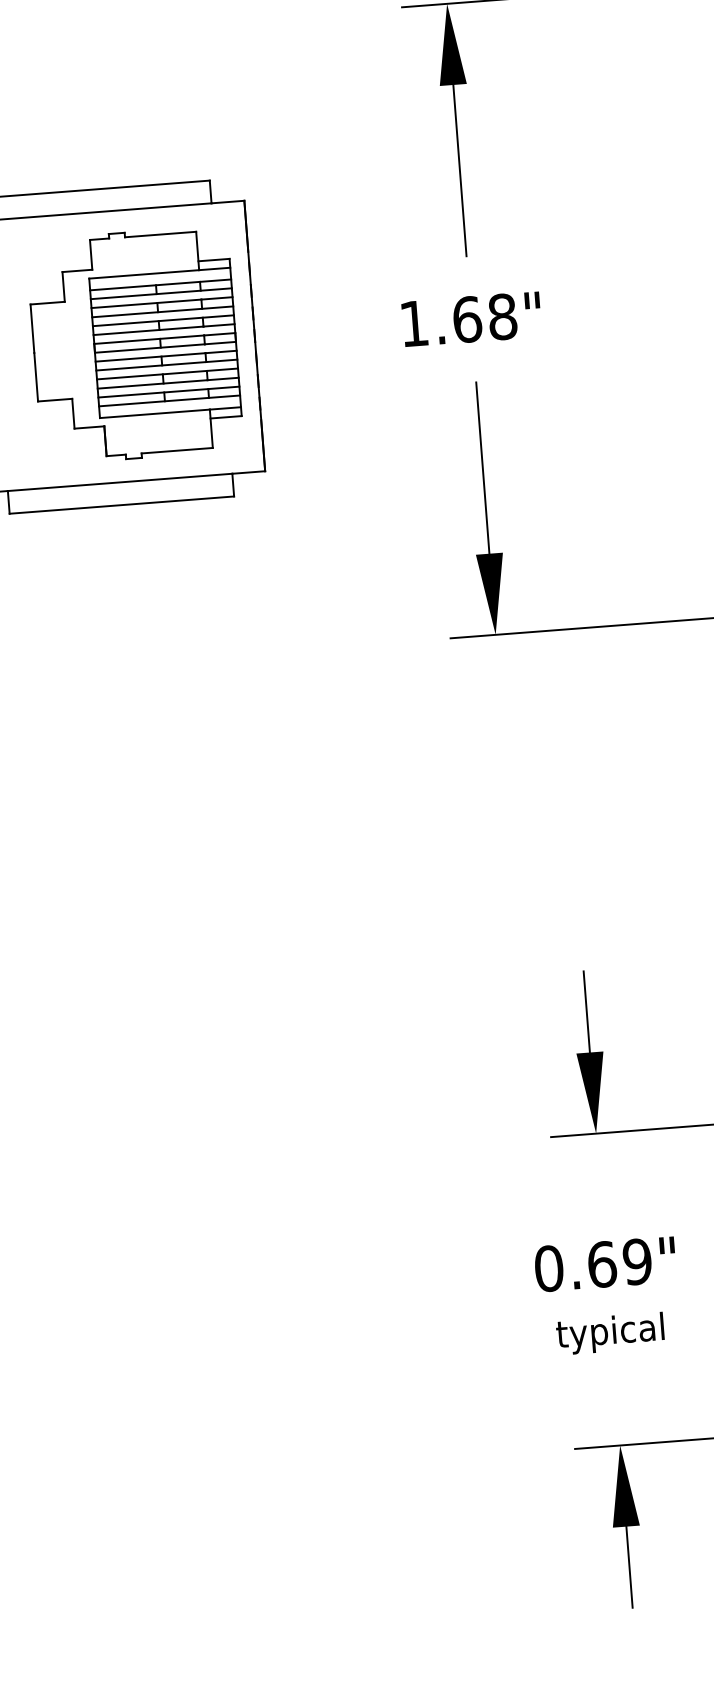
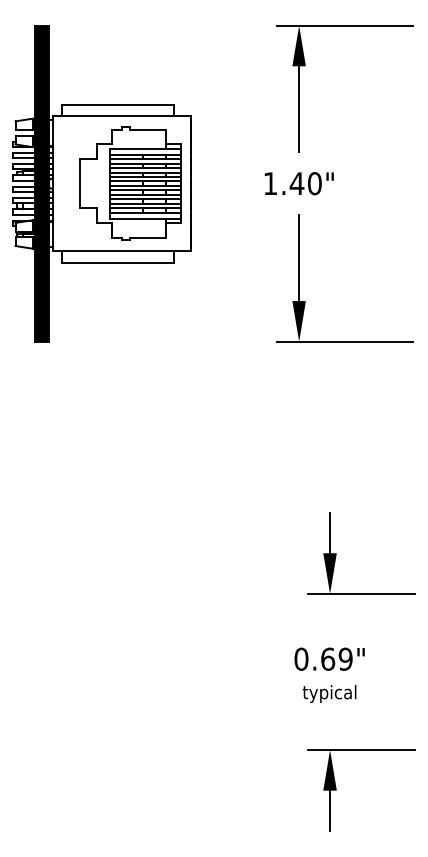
text: (484, 317) -> (305, 183), 1.68" -> 1.40"

